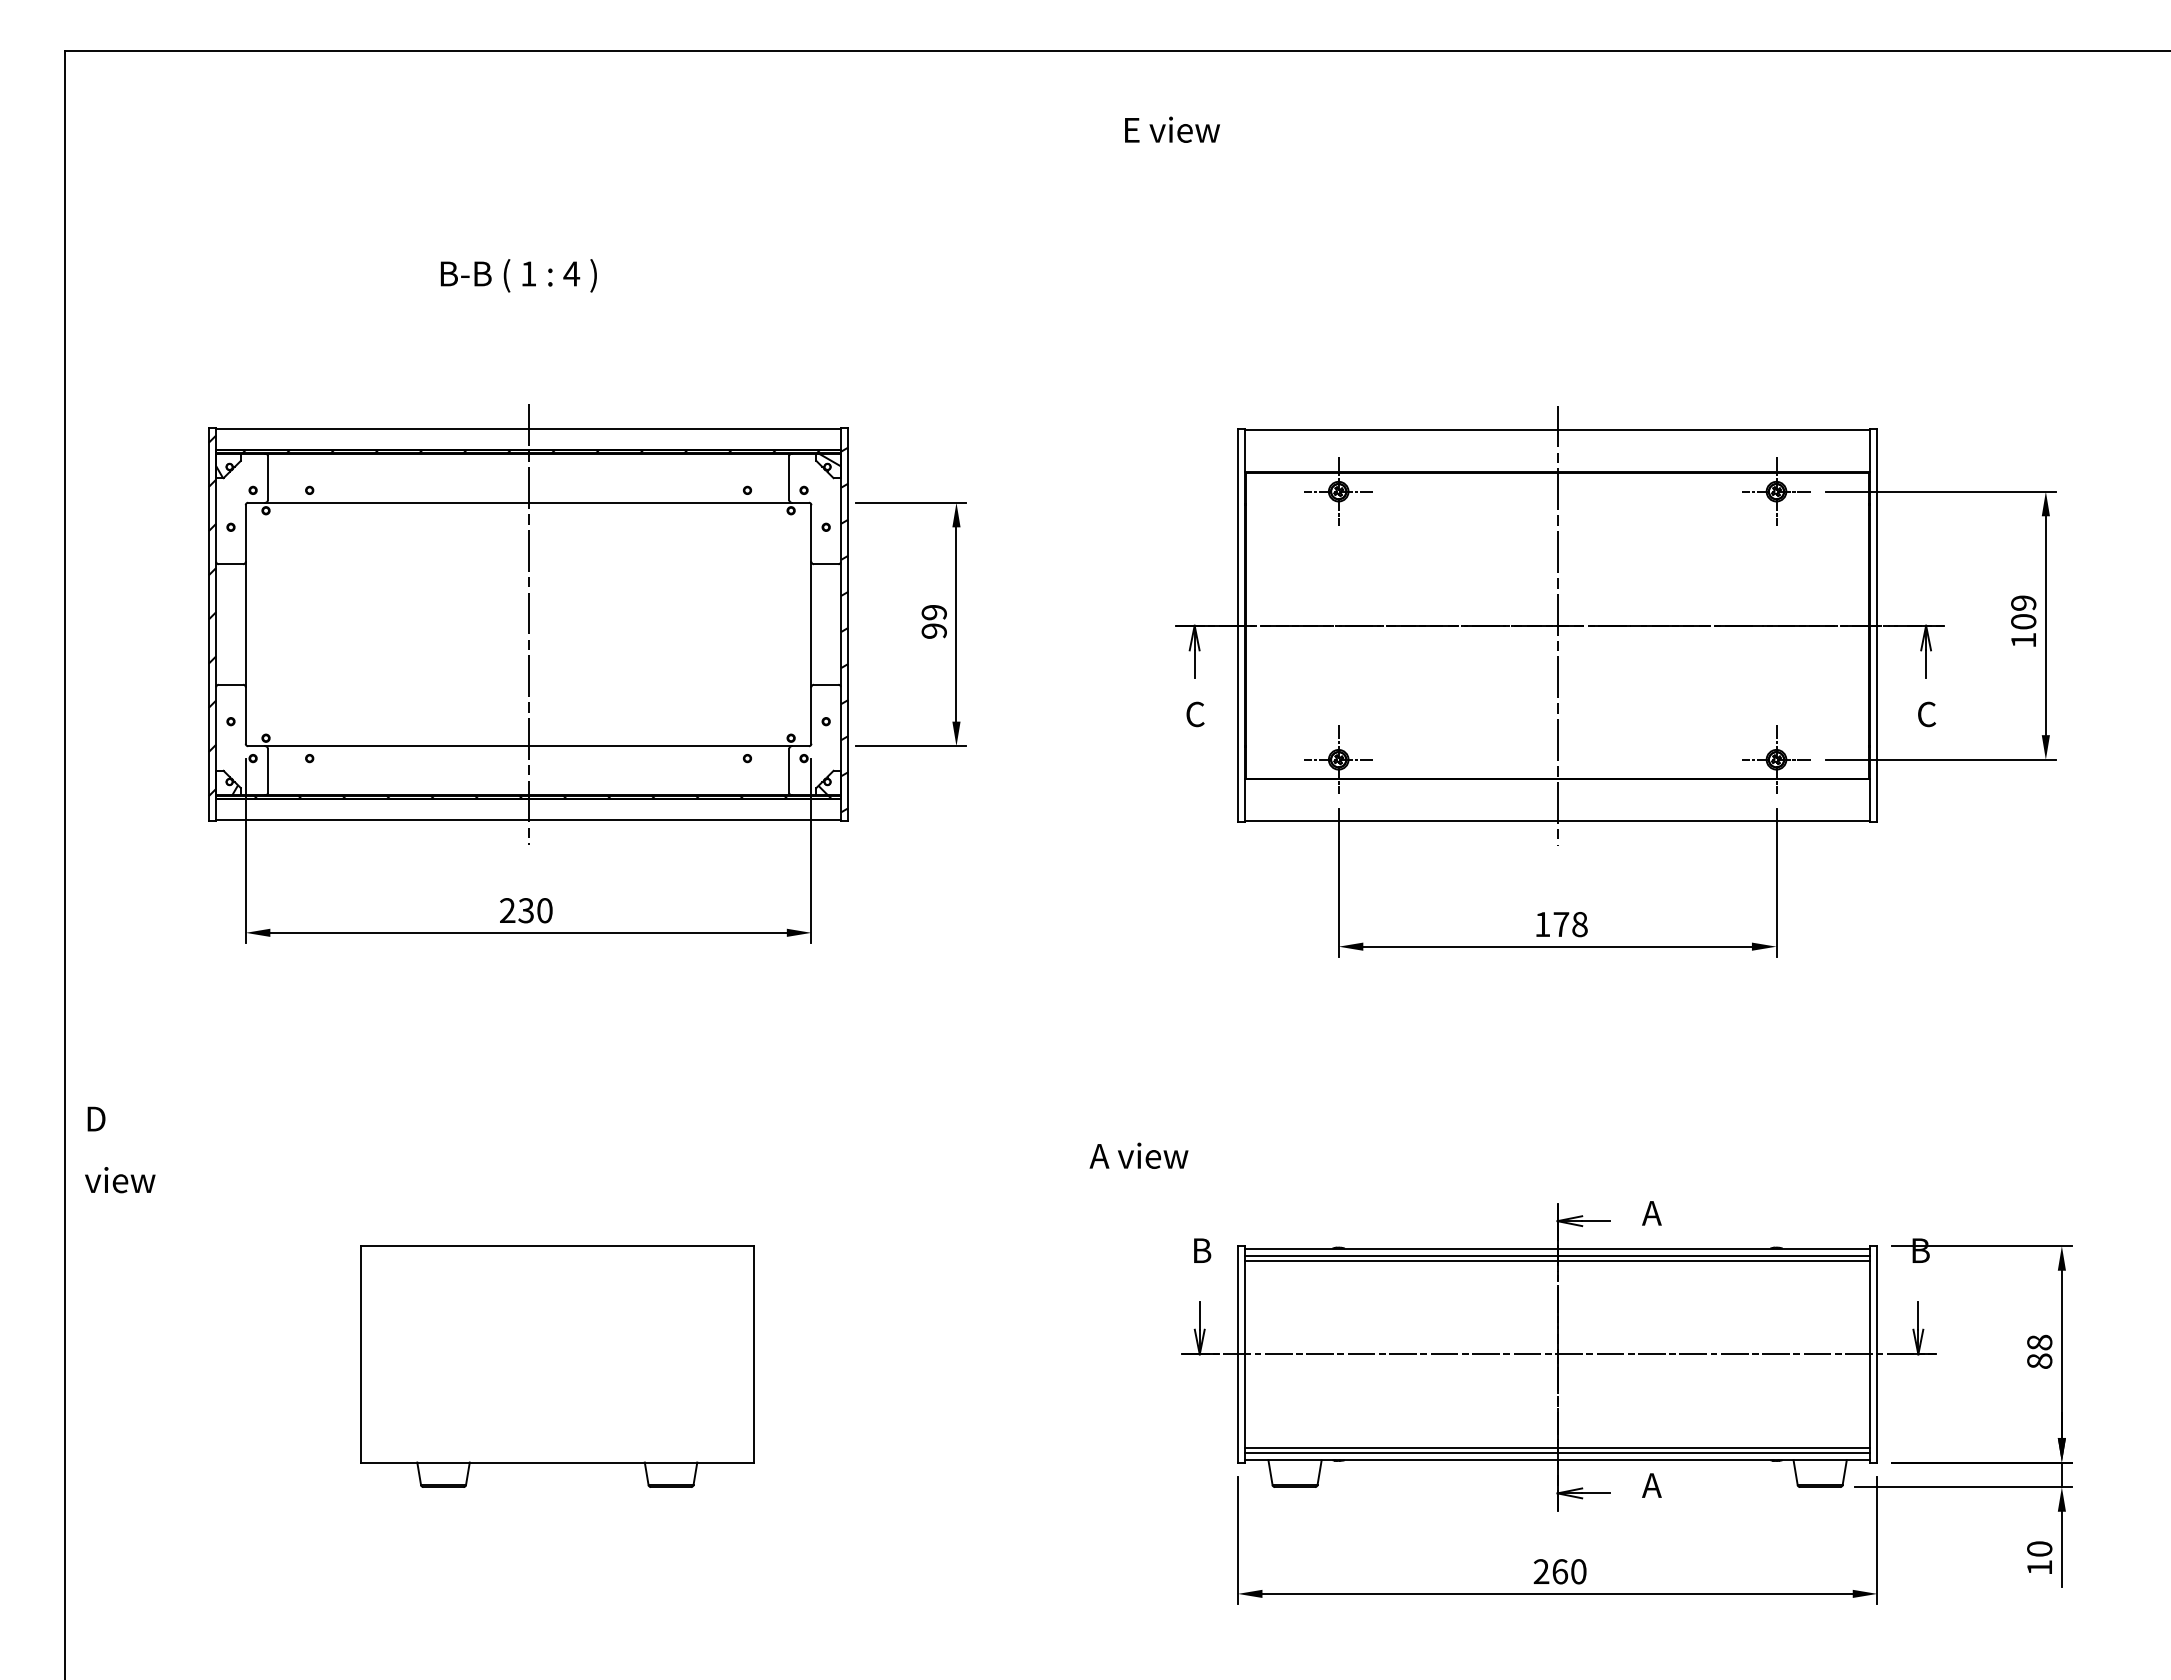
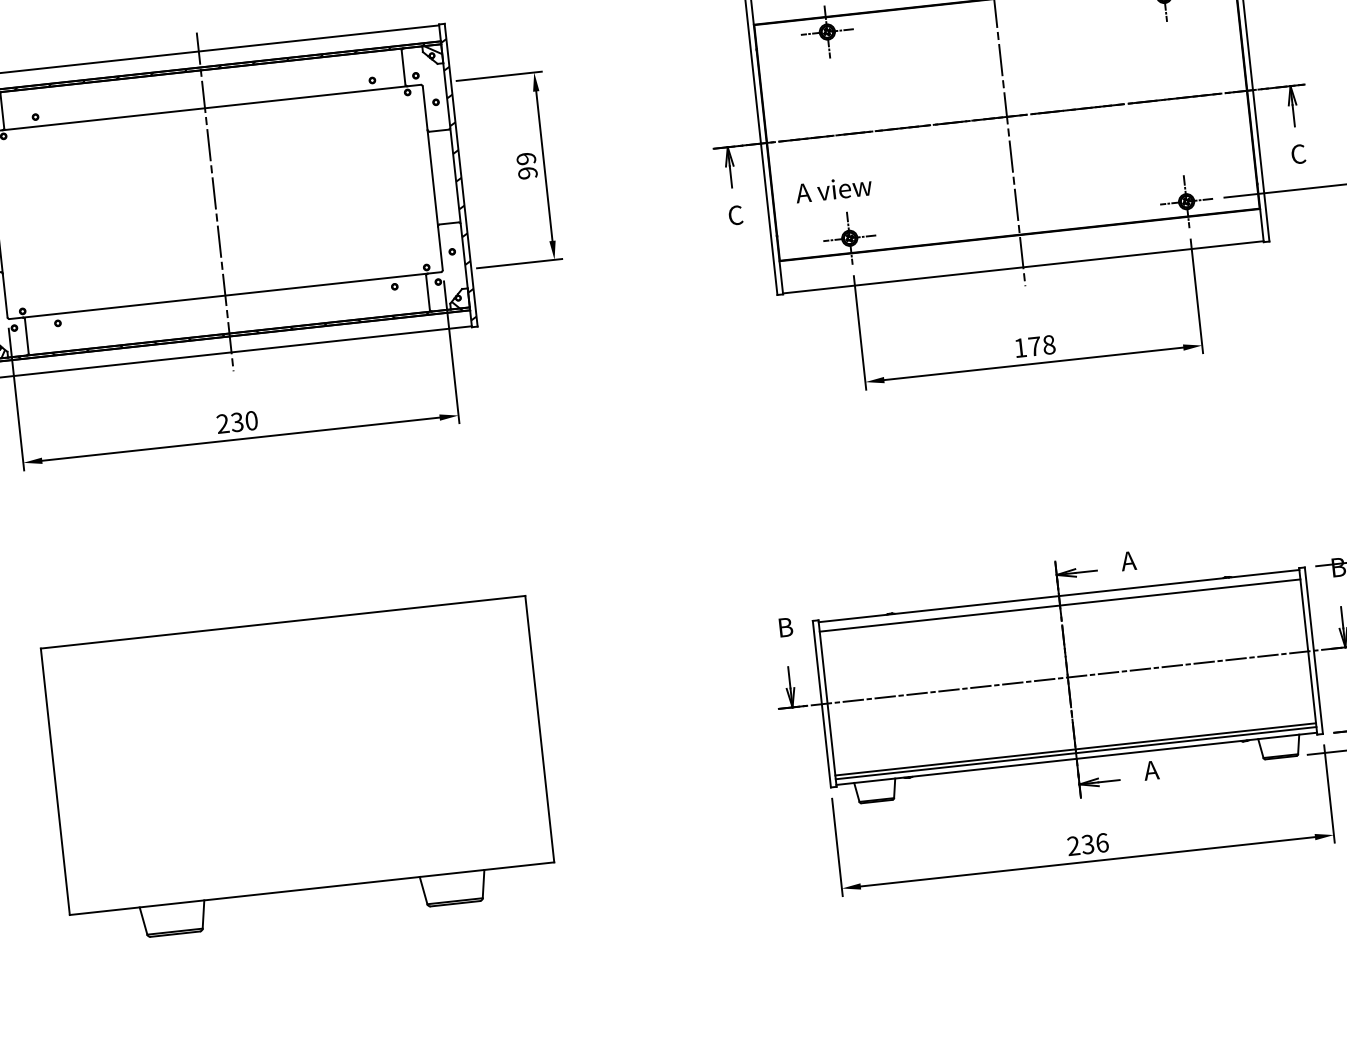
text: (1138, 1155) -> (833, 189), moved
line: (1557, 1255) -> (1059, 601), removed
part: (557, 1366) -> (299, 770), size x1.6
text: (1569, 1571) -> (1095, 843), 260 -> 236

